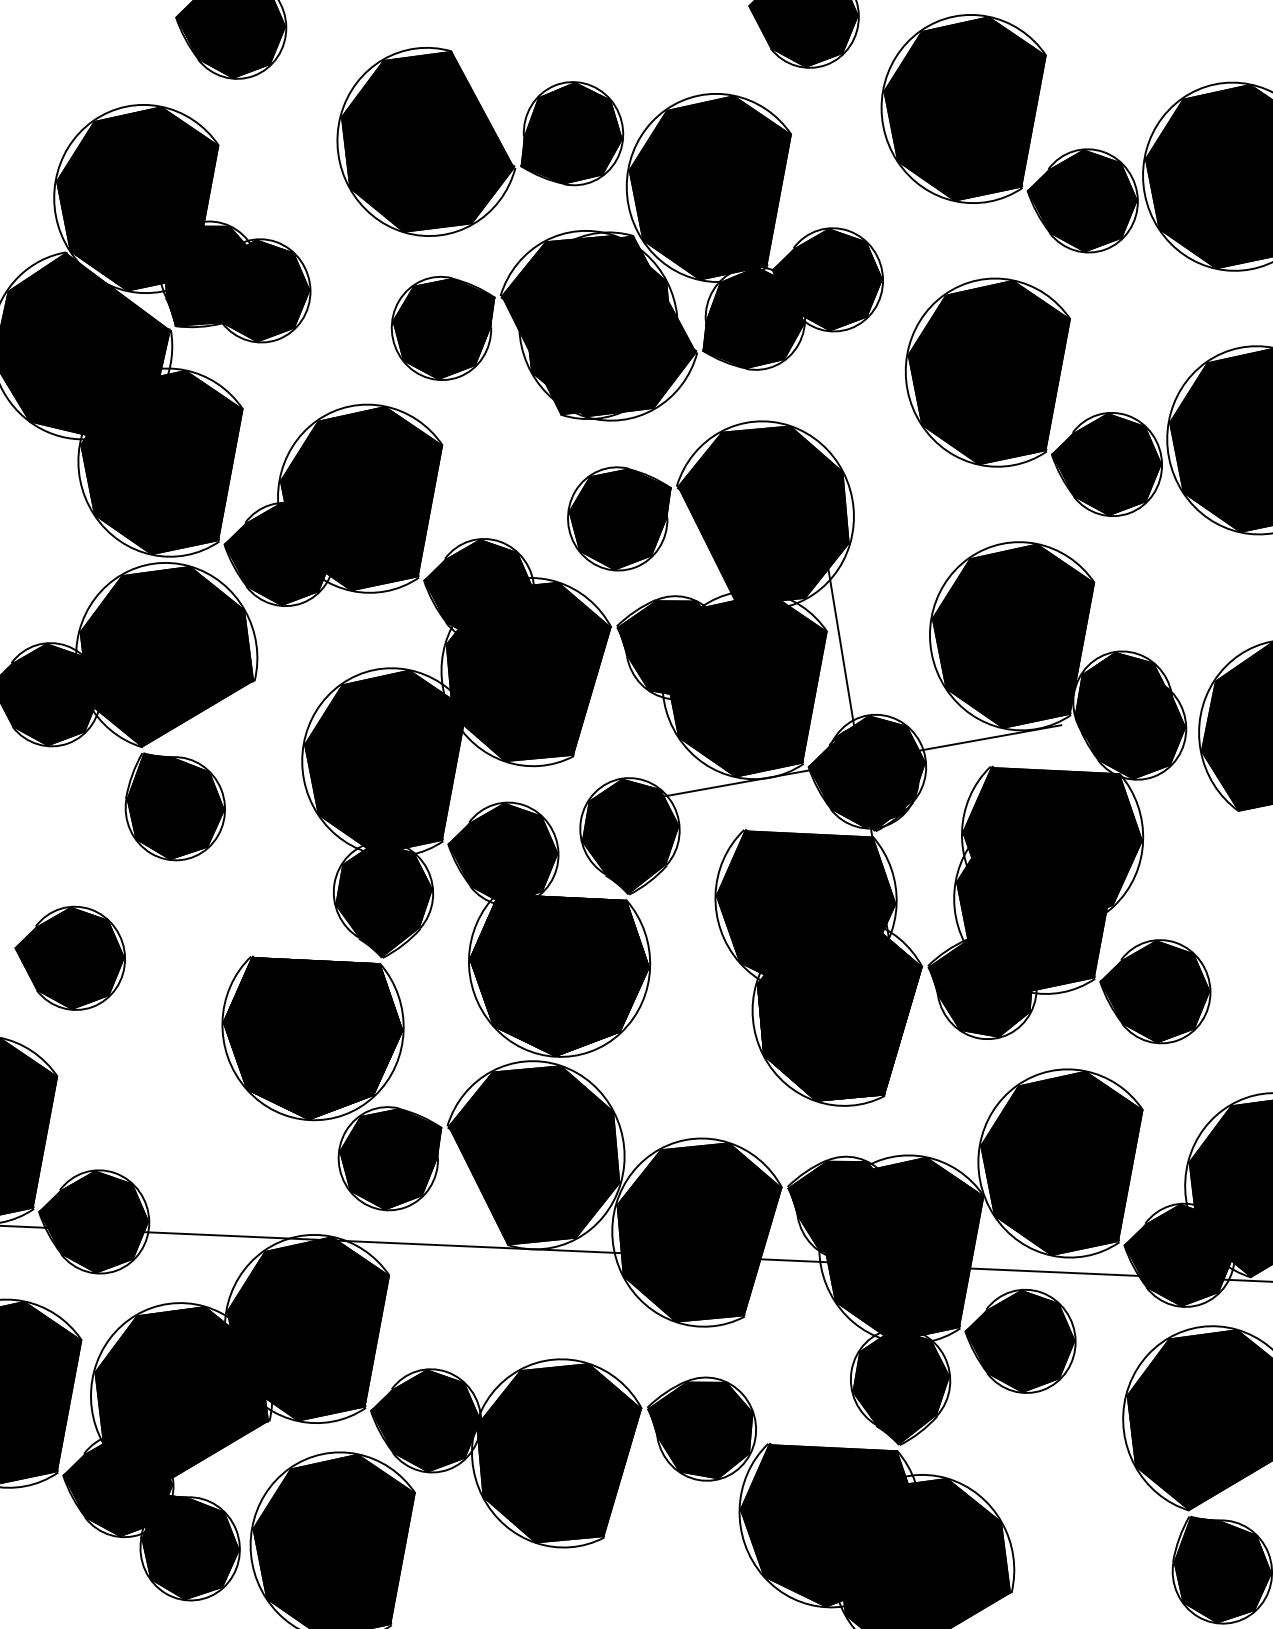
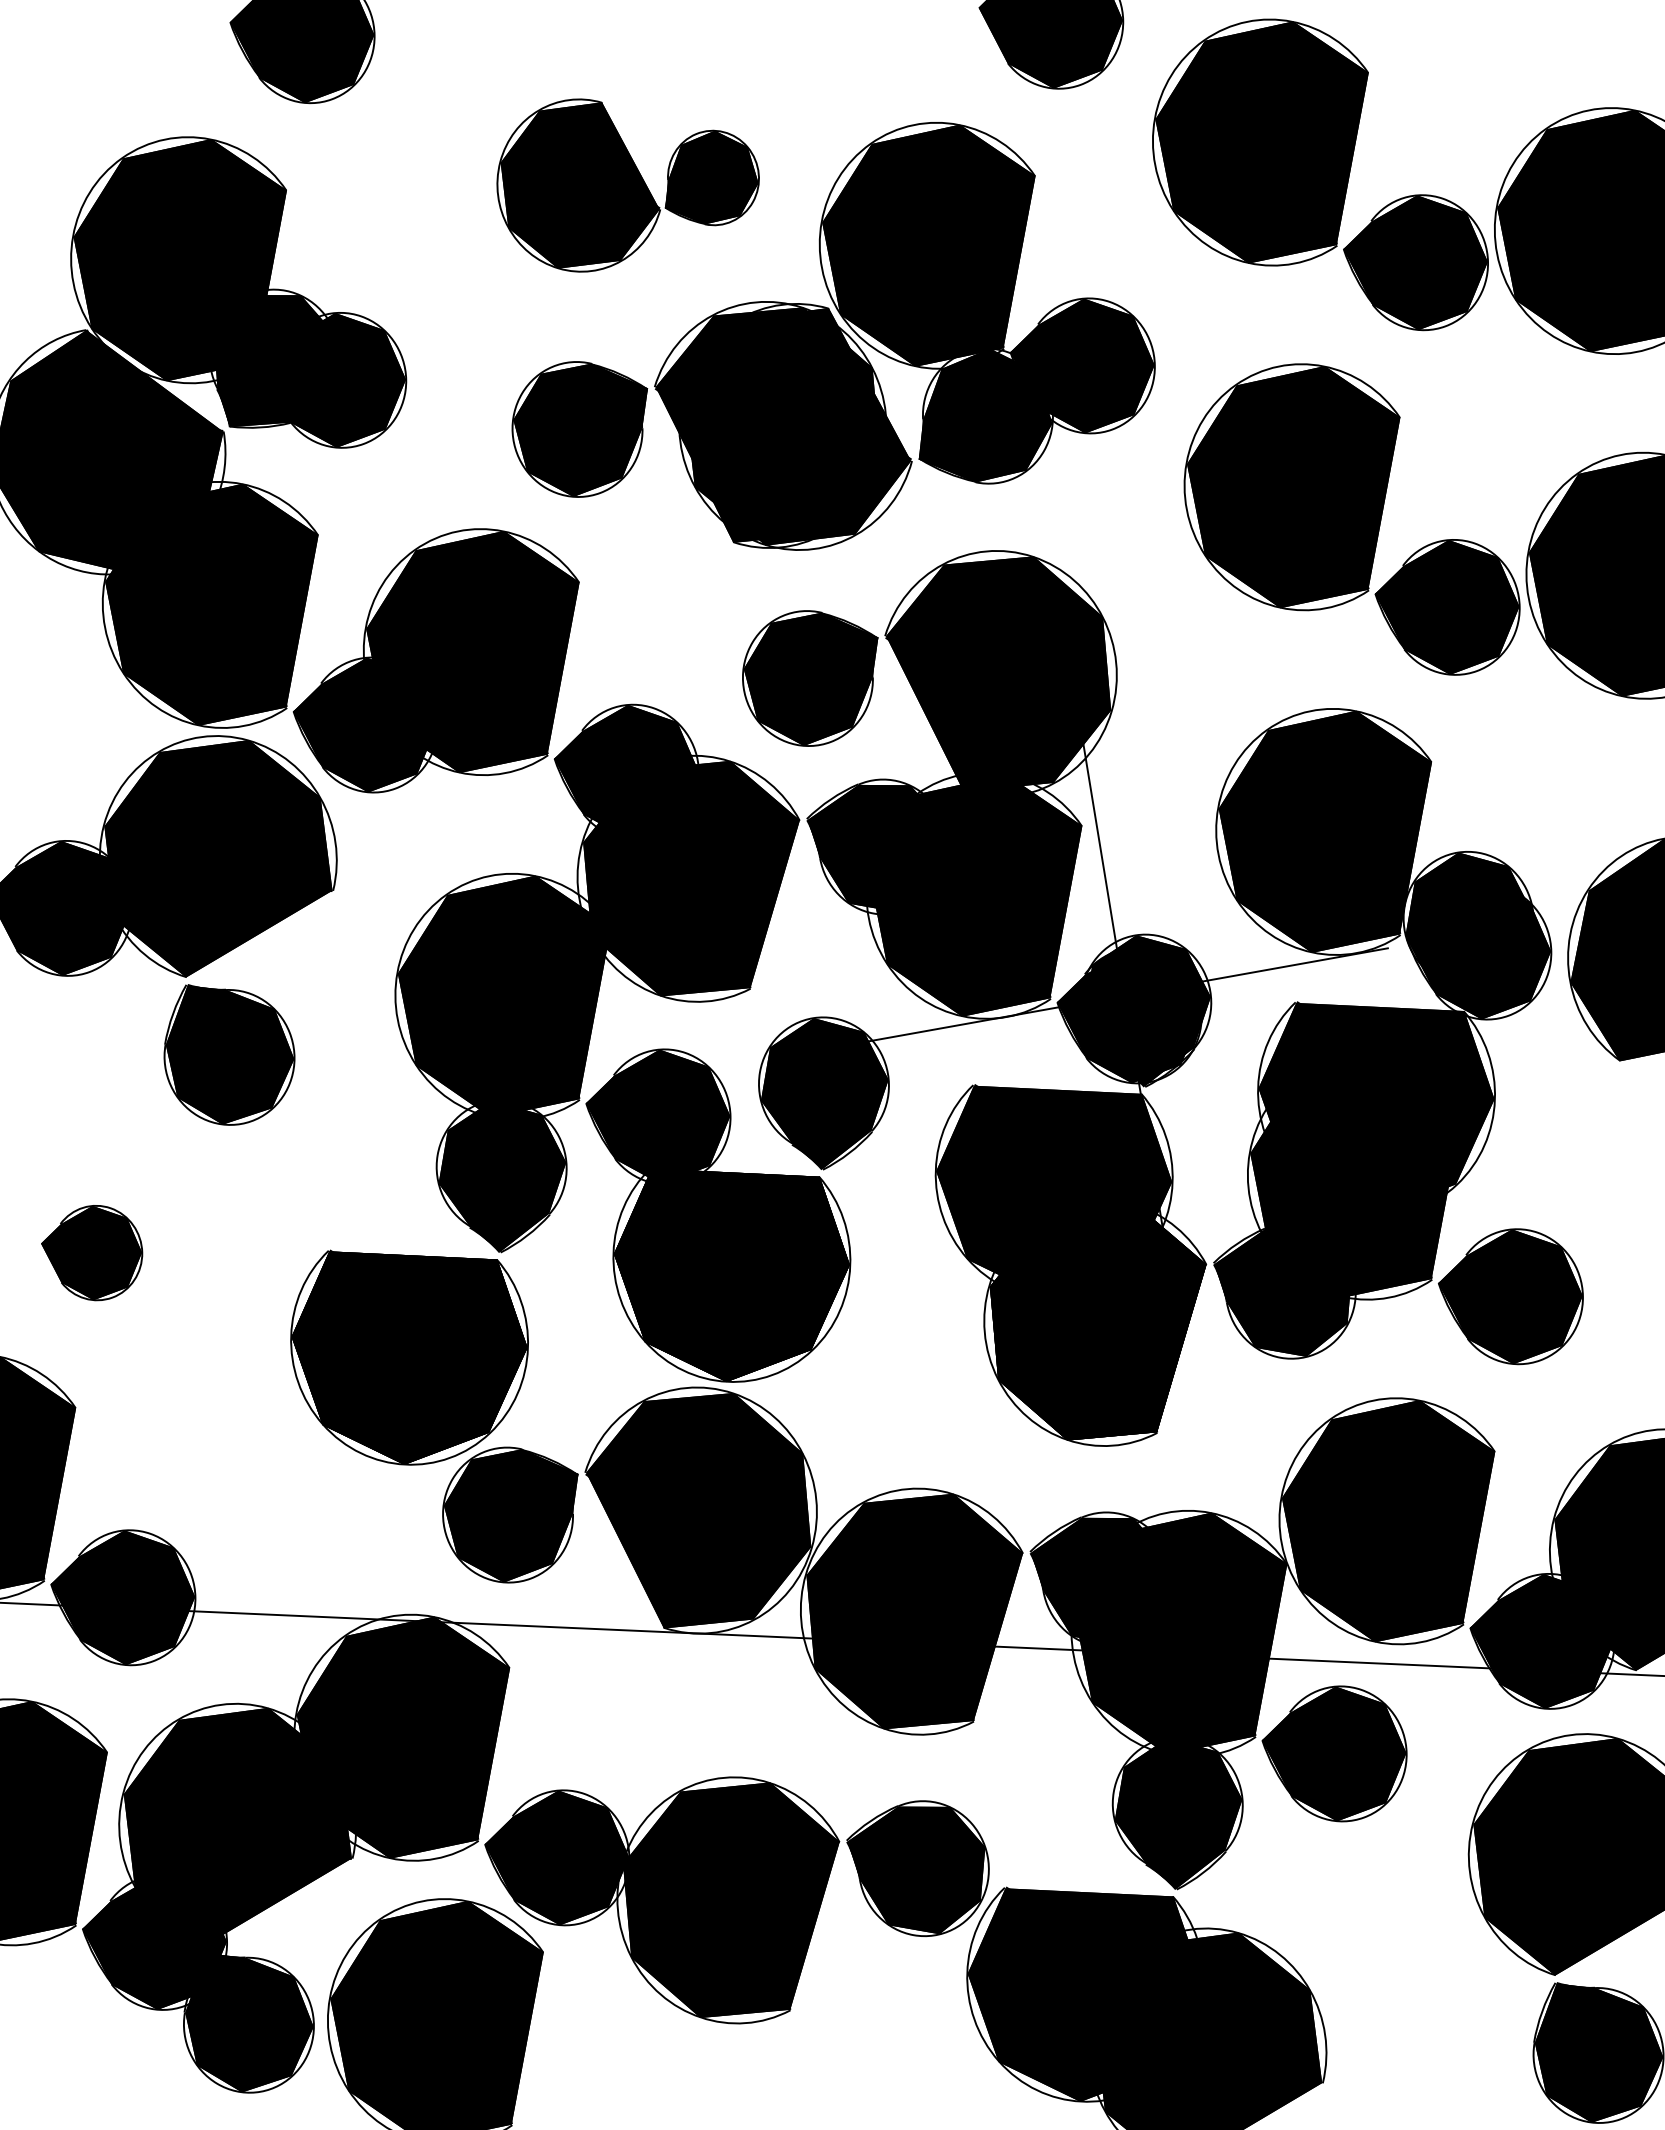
part: (479, 141) -> (627, 185), size x0.7
part: (69, 957) -> (91, 1252), size x0.7

